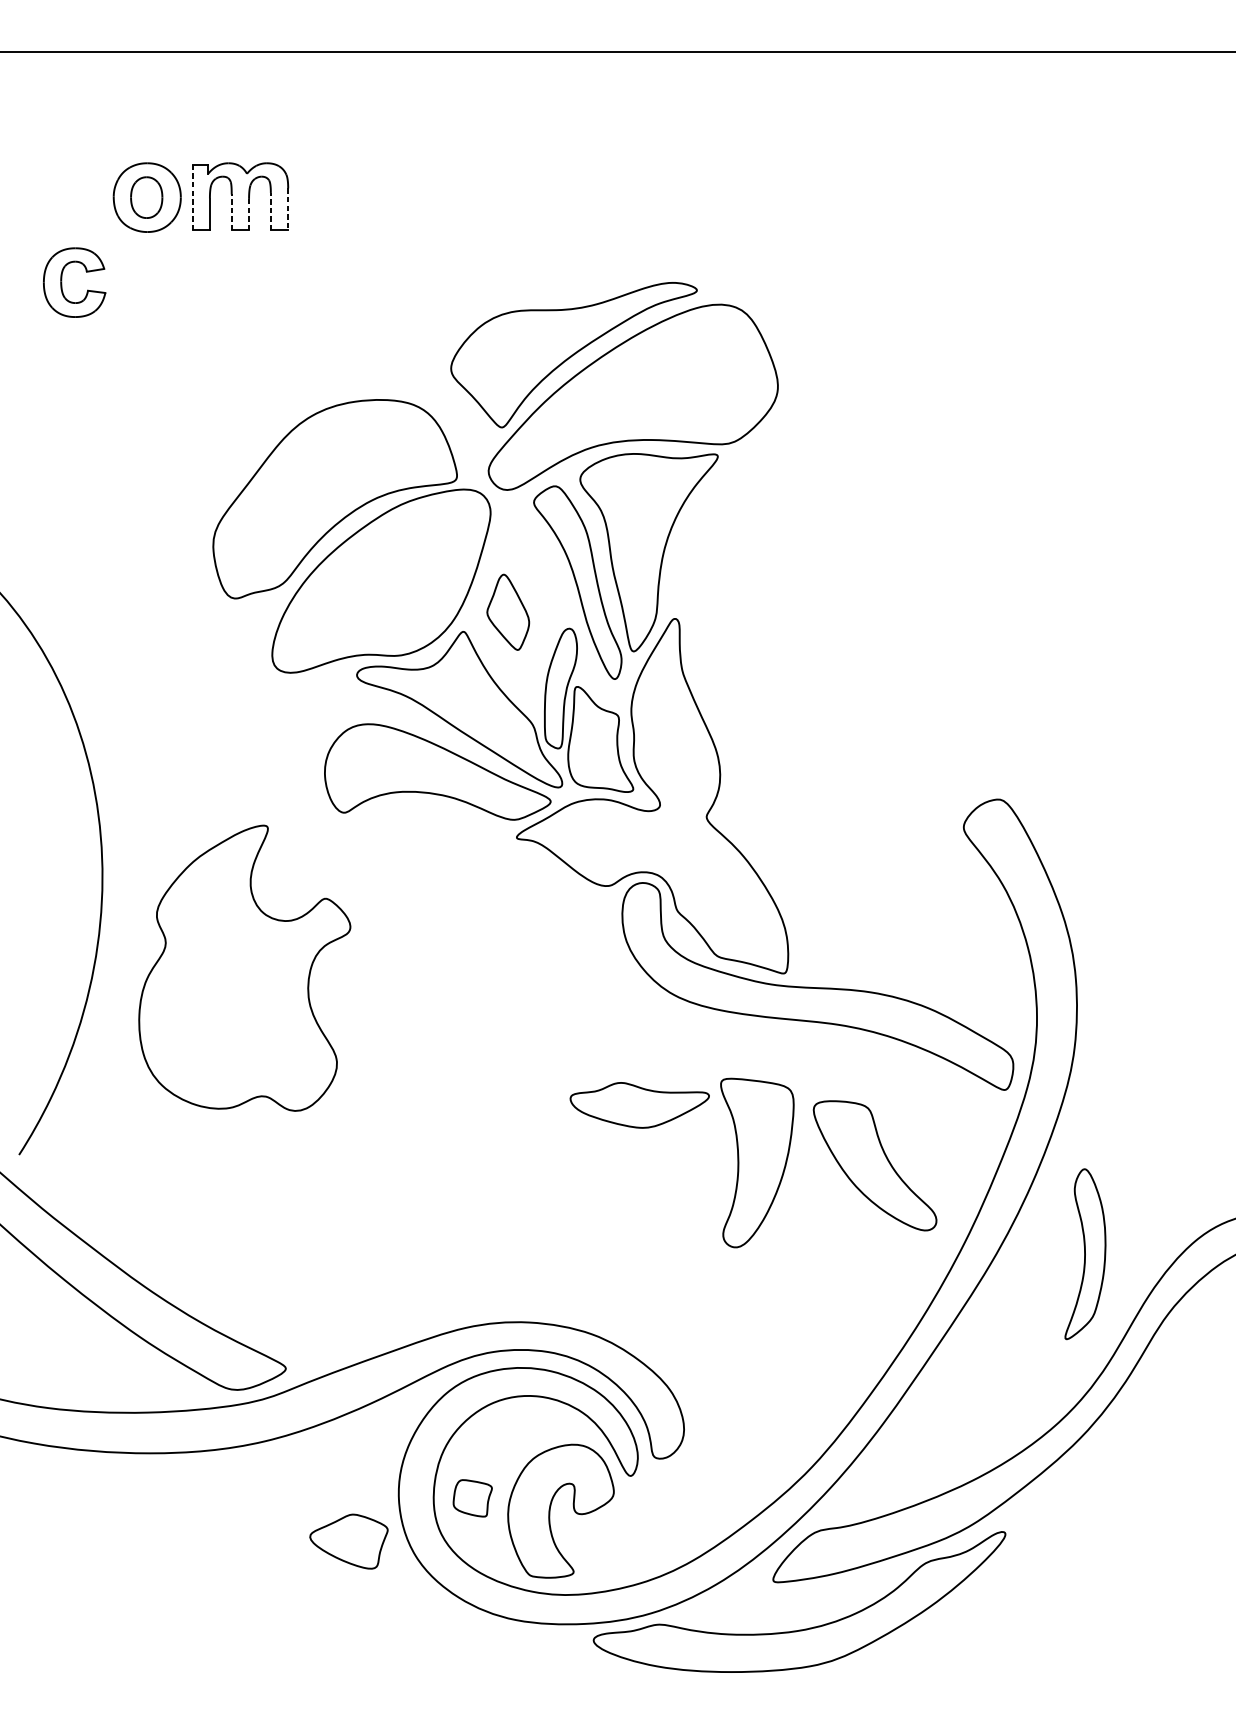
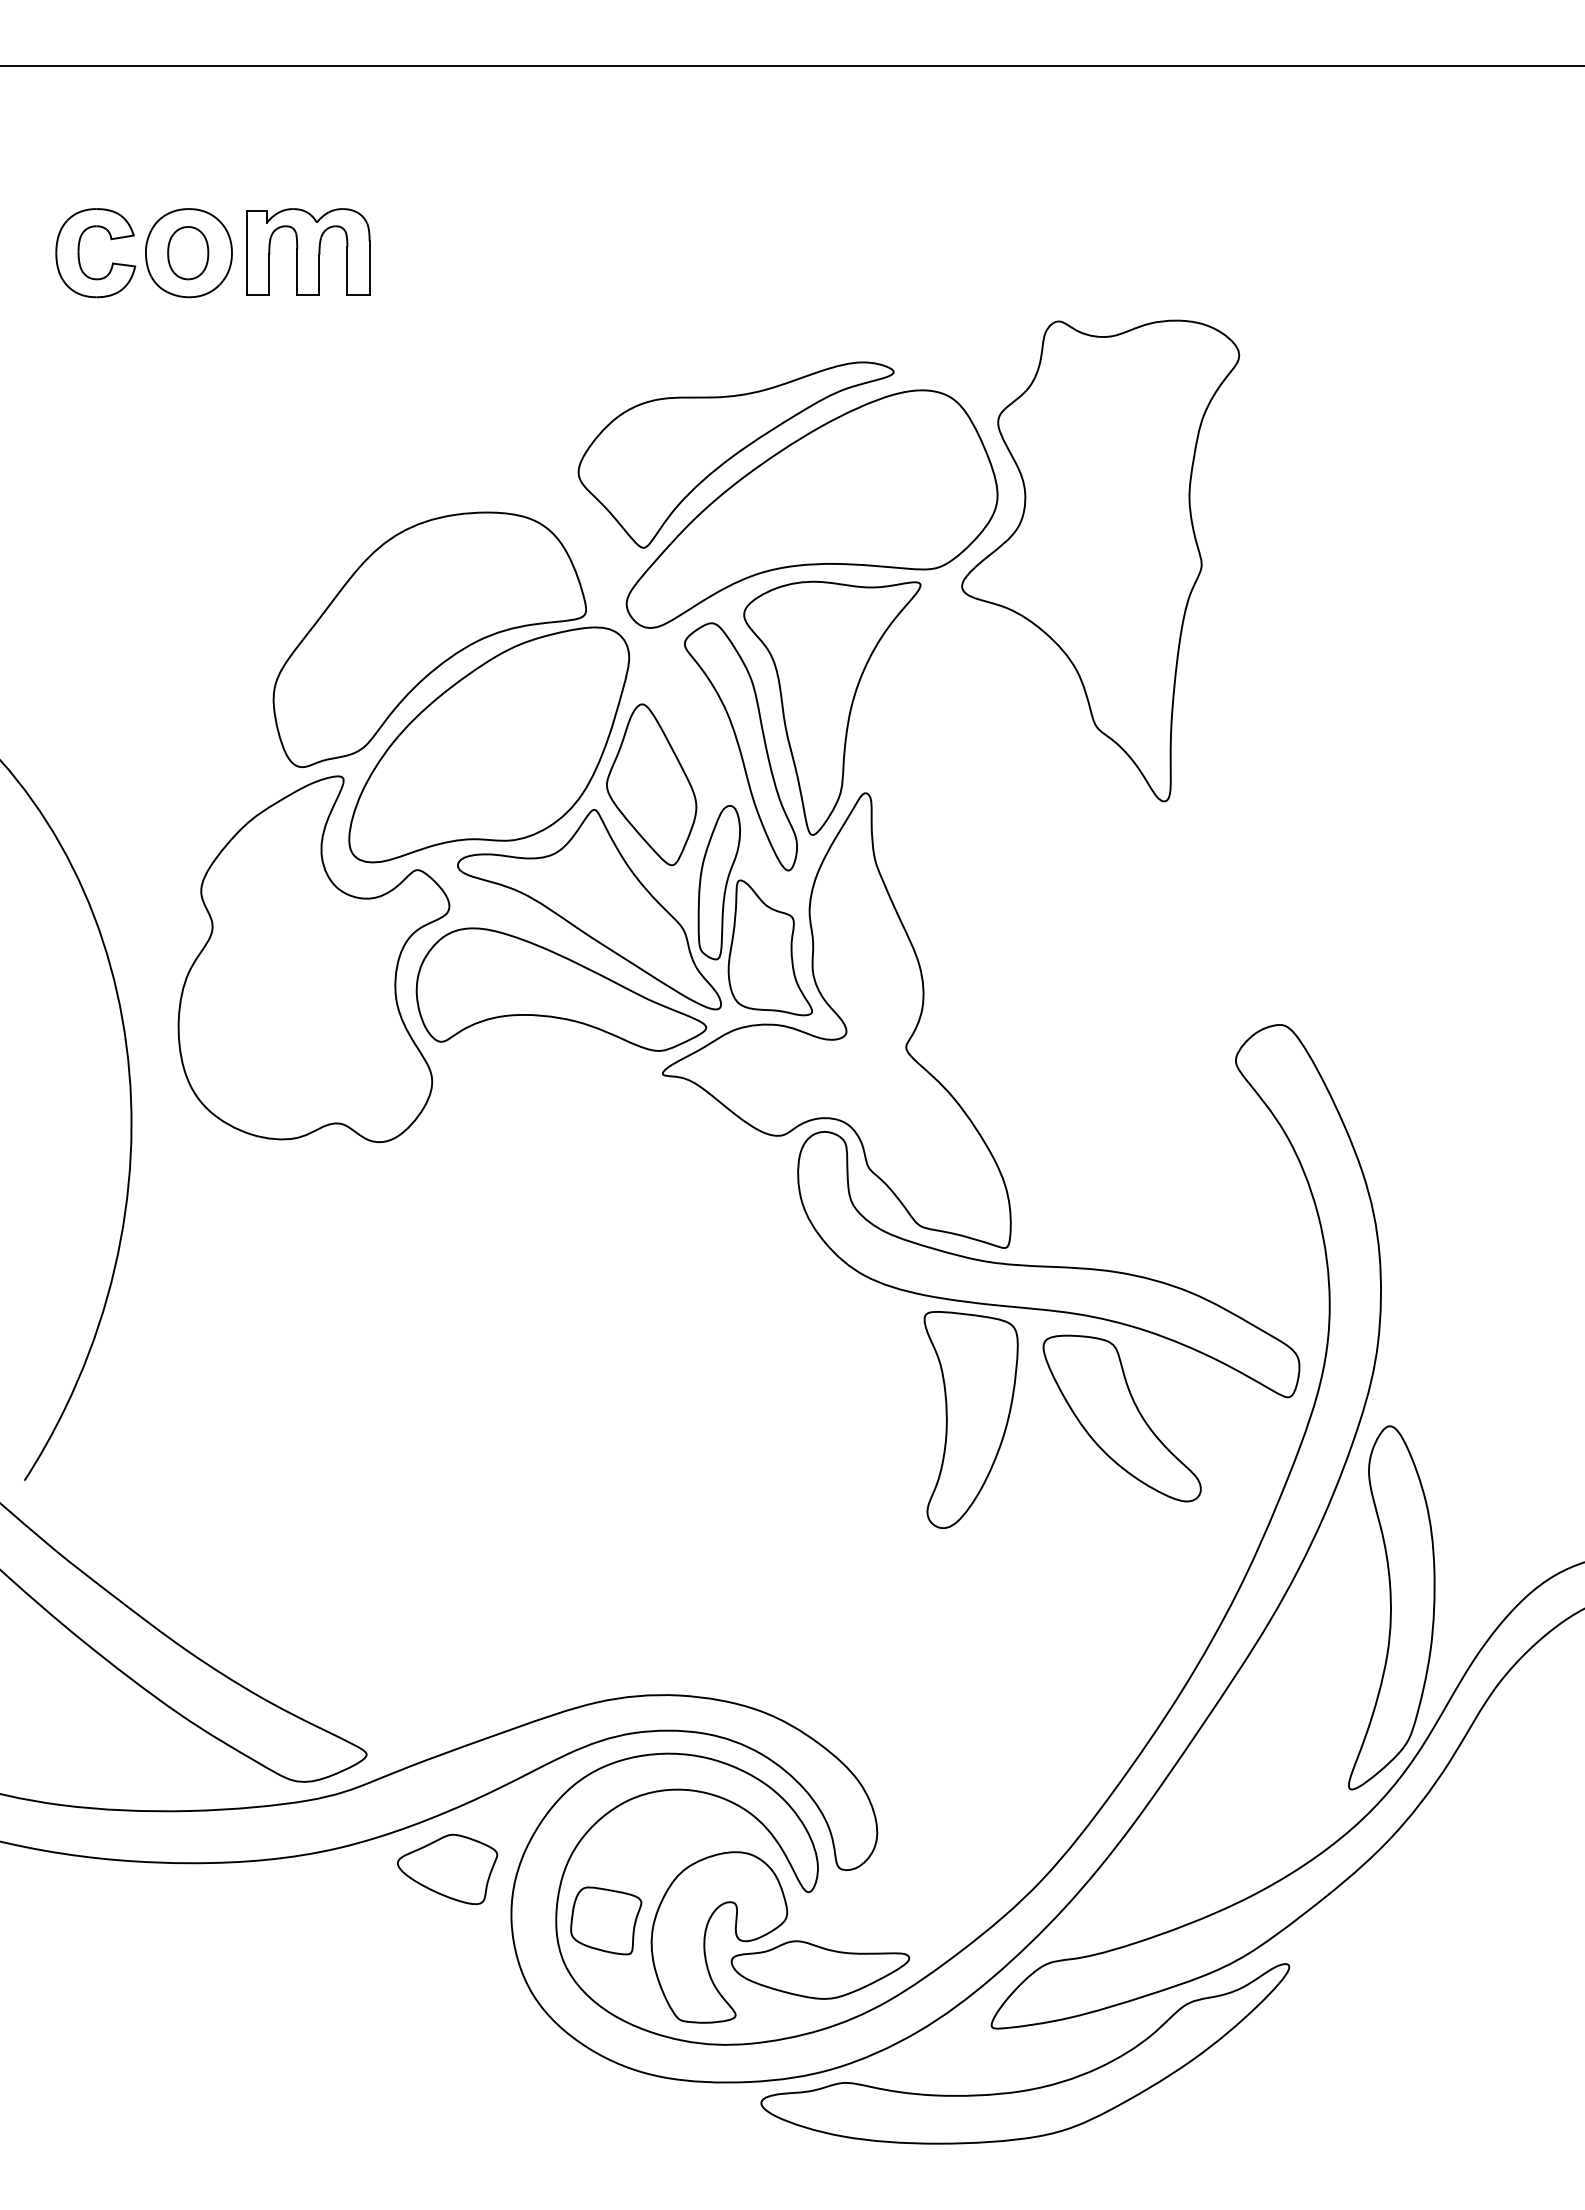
line: (192, 197) -> (247, 253), dashed -> solid
line: (288, 209) -> (369, 268), dashed -> solid
line: (270, 211) -> (347, 271), dashed -> solid
line: (231, 212) -> (297, 272), dashed -> solid
line: (249, 215) -> (319, 275), dashed -> solid
part: (61, 282) -> (79, 253), moved
part: (858, 437) -> (1100, 560), added
part: (508, 612) -> (651, 784), size x1.67
part: (244, 968) -> (313, 959), moved
part: (639, 1104) -> (820, 1969), moved
part: (756, 1162) -> (970, 1419), moved
part: (874, 1165) -> (1121, 1418), moved
part: (1085, 1253) -> (1391, 1607), size x1.67
part: (472, 1498) -> (606, 1920), size x1.43
part: (348, 1541) -> (447, 1869), moved

